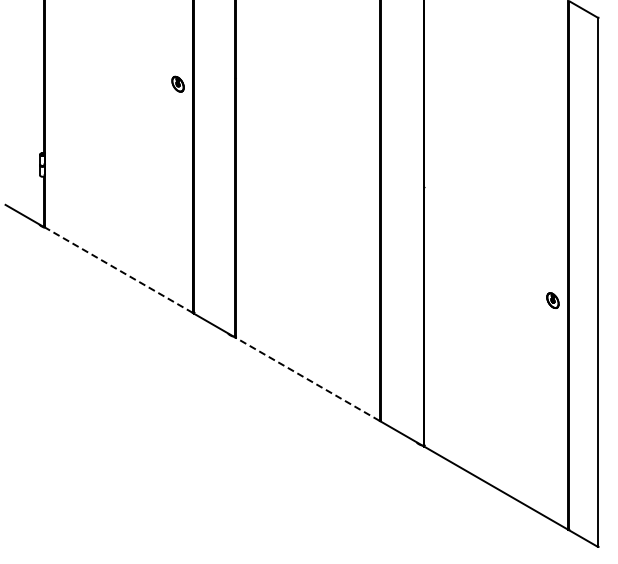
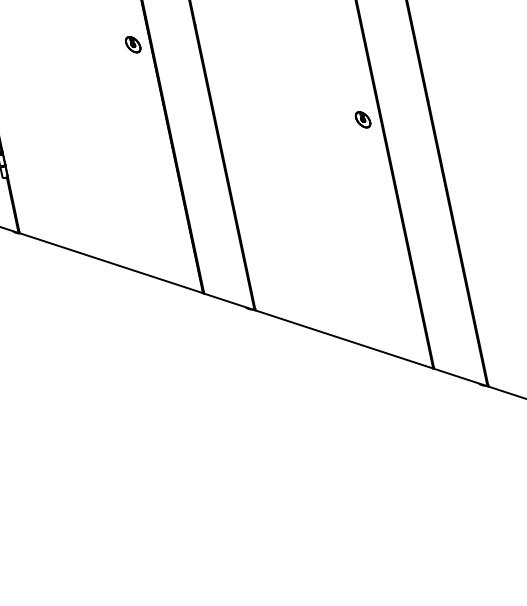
part: (363, 191) -> (362, 119), added
line: (118, 270) -> (110, 263), dashed -> solid
line: (307, 379) -> (344, 339), dashed -> solid

